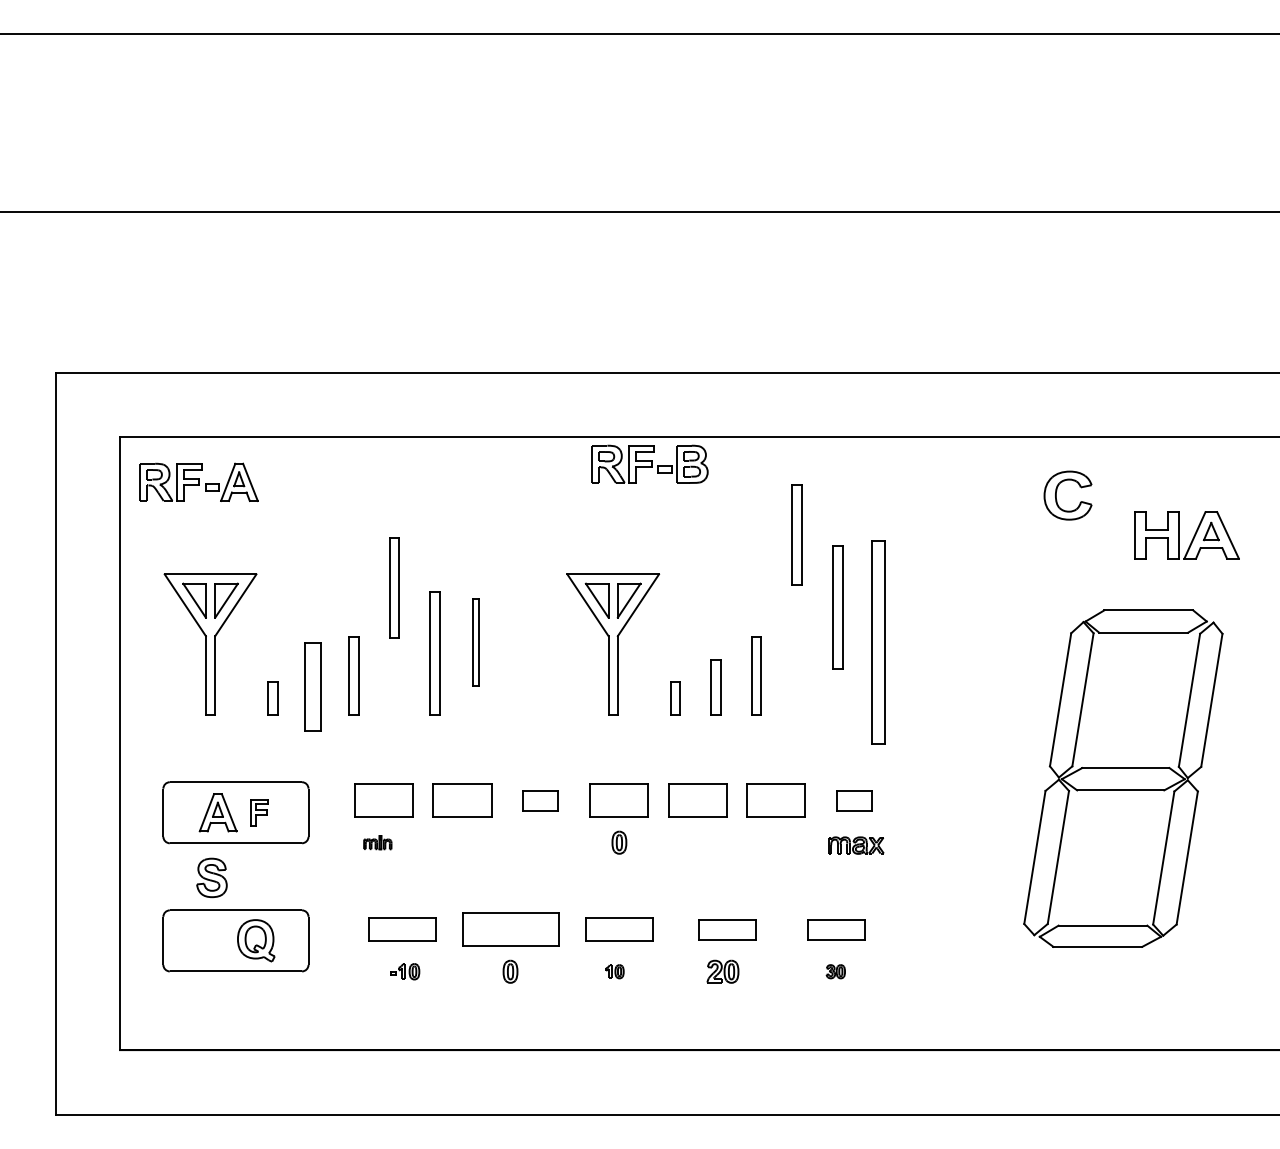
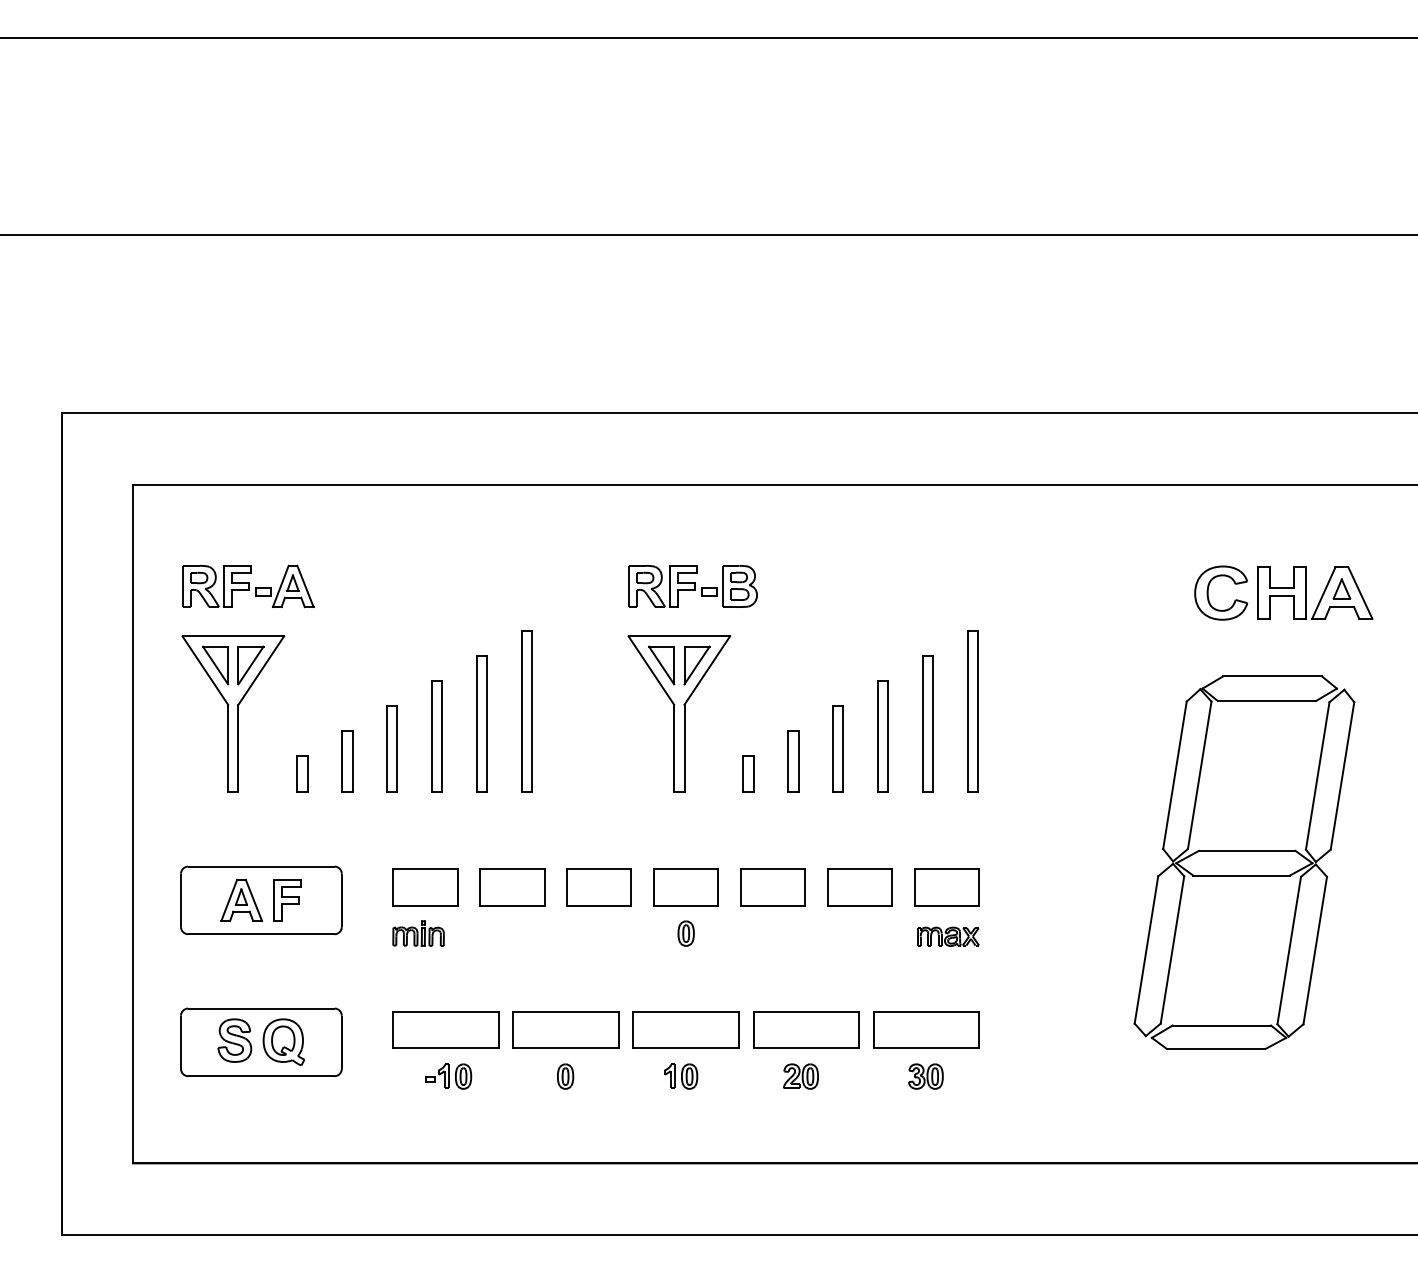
part: (649, 464) -> (692, 586), moved
part: (199, 482) -> (248, 586), moved
part: (1056, 495) -> (1208, 592), moved
part: (796, 534) -> (882, 736), moved
part: (394, 588) -> (436, 736), moved
part: (837, 606) -> (927, 723), moved
part: (475, 642) -> (526, 711), size x1.67
part: (877, 642) -> (972, 711), size x0.71
part: (313, 687) -> (347, 761), size x0.62
part: (540, 801) -> (598, 887), size x1.67
part: (854, 801) -> (946, 887), size x1.67
part: (259, 812) -> (287, 900), size x1.43
part: (377, 842) -> (418, 933), size x1.67
part: (211, 877) -> (234, 1040), moved
part: (402, 929) -> (445, 1029), size x1.43
part: (618, 929) -> (685, 1029), size x1.43
part: (728, 929) -> (806, 1029), size x1.67
part: (836, 929) -> (926, 1029), size x1.67
part: (404, 971) -> (448, 1076), size x1.43
part: (615, 971) -> (681, 1076), size x1.67
part: (835, 971) -> (925, 1076), size x1.67

